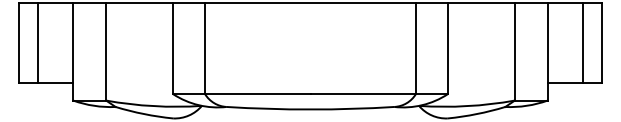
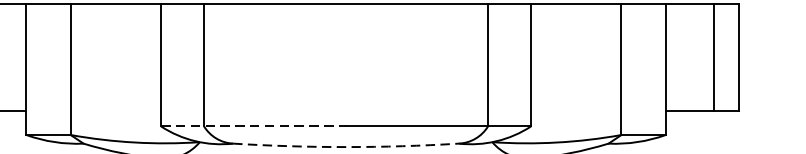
line: (241, 94) -> (253, 126), solid -> dashed
arc: (310, 109) -> (346, 147), solid -> dashed

